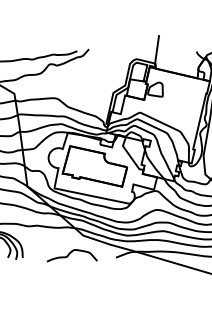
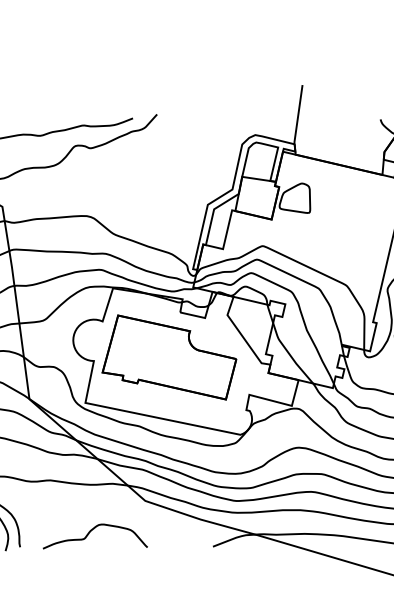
curve: (71, 253) -> (93, 531), moved

